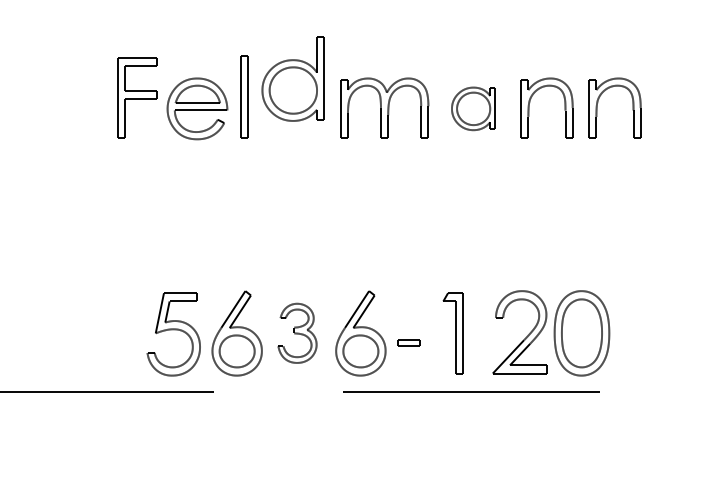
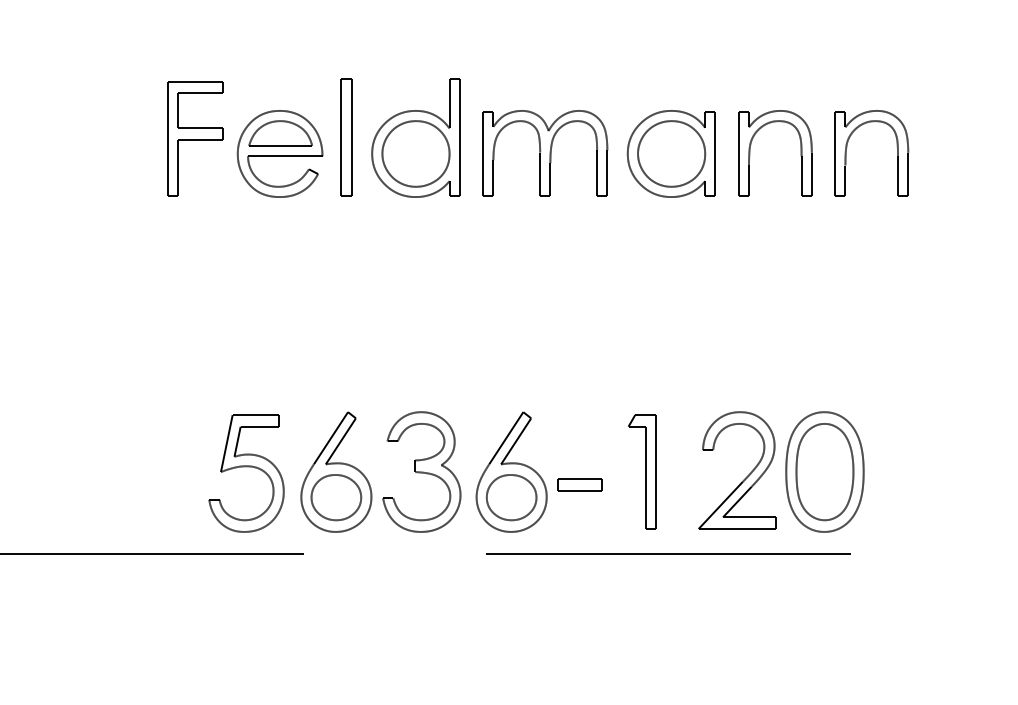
part: (293, 78) -> (415, 137), moved
part: (472, 108) -> (670, 153), size x1.43
part: (297, 332) -> (421, 471), size x1.43
part: (408, 342) -> (579, 484), size x1.43

